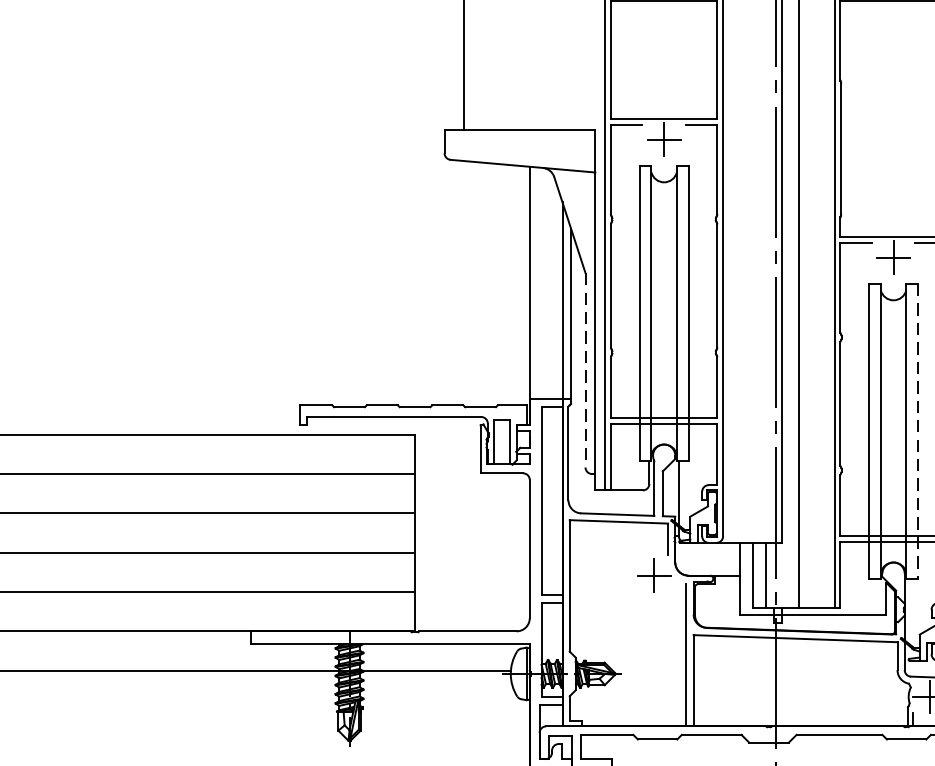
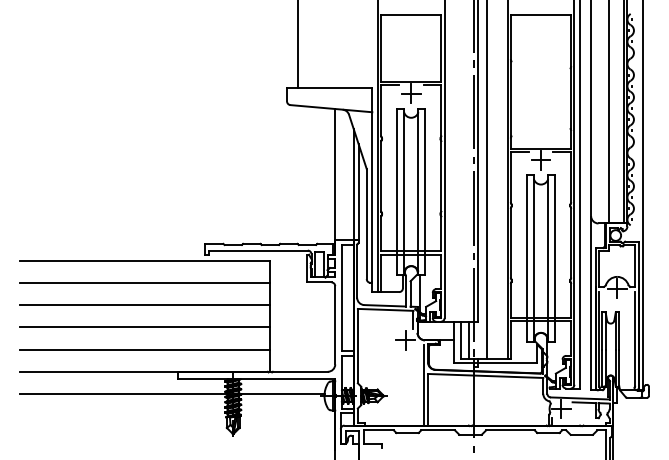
line: (585, 370) -> (366, 224), dashed -> solid
line: (917, 432) -> (554, 259), dashed -> solid

